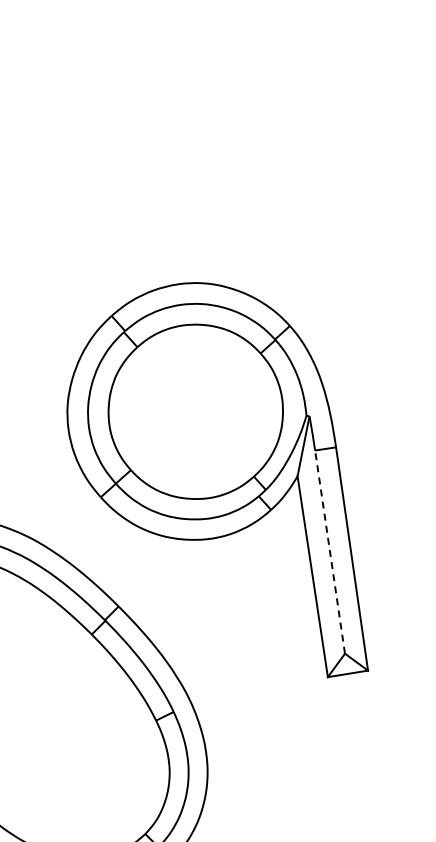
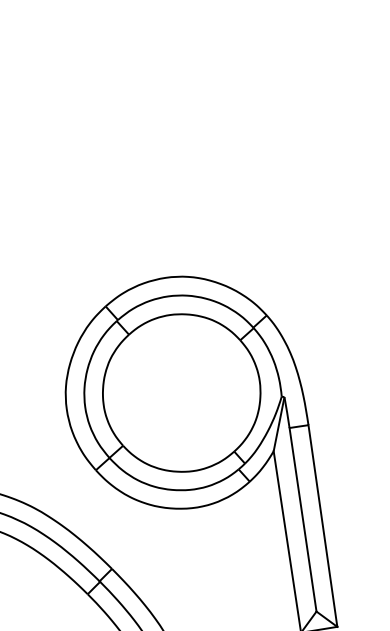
line: (330, 552) -> (303, 520), dashed -> solid

